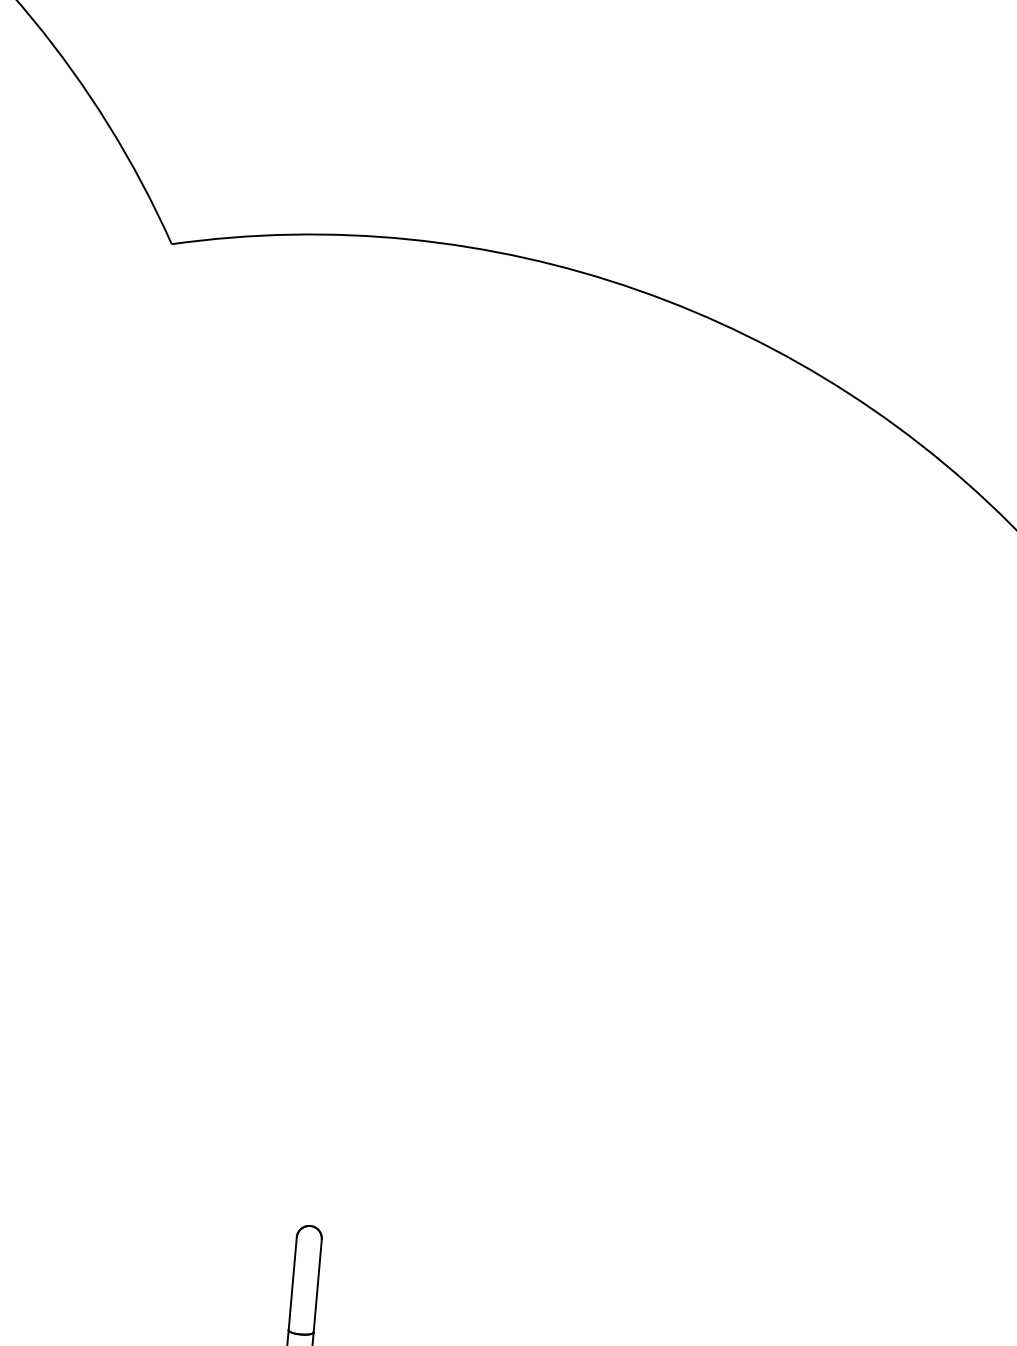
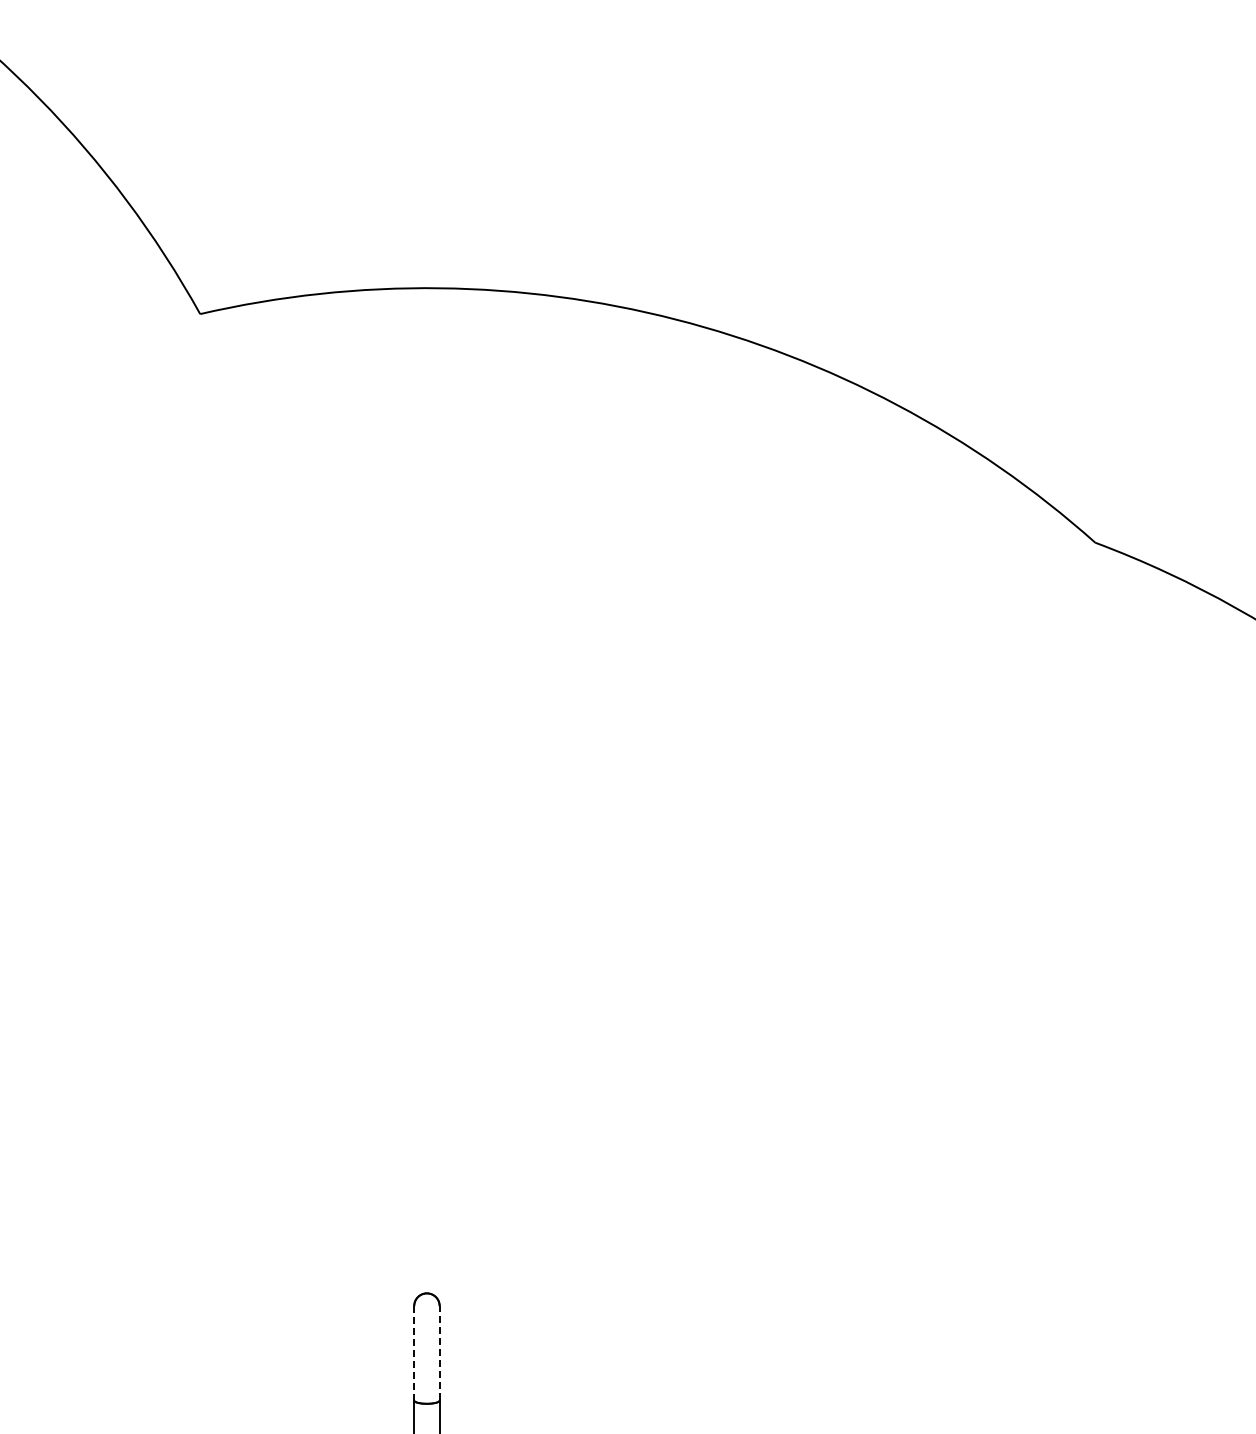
line: (292, 1284) -> (414, 1353), solid -> dashed
line: (317, 1285) -> (439, 1352), solid -> dashed

